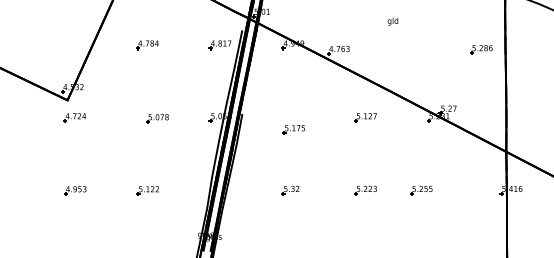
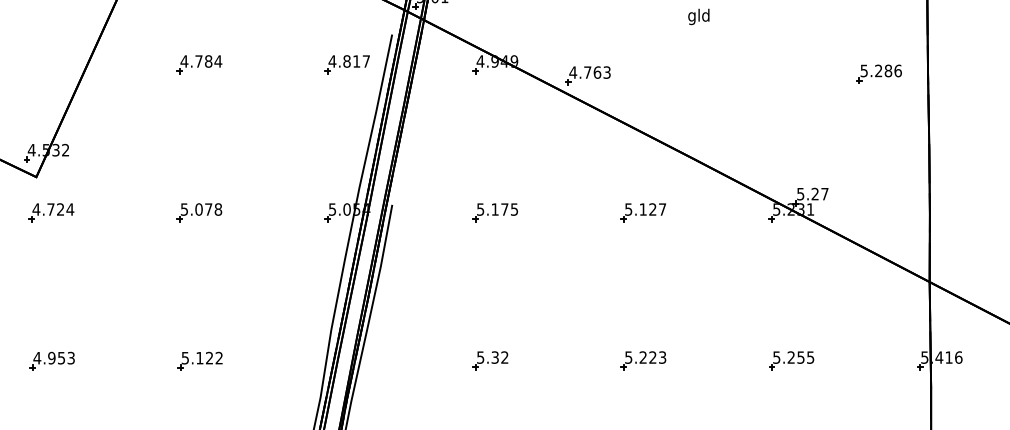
part: (157, 118) -> (199, 212), moved
part: (293, 129) -> (494, 212), moved
part: (421, 190) -> (791, 360), moved

